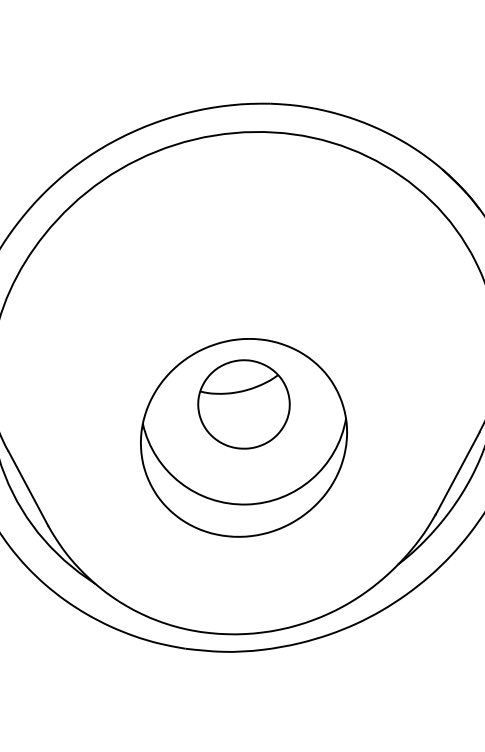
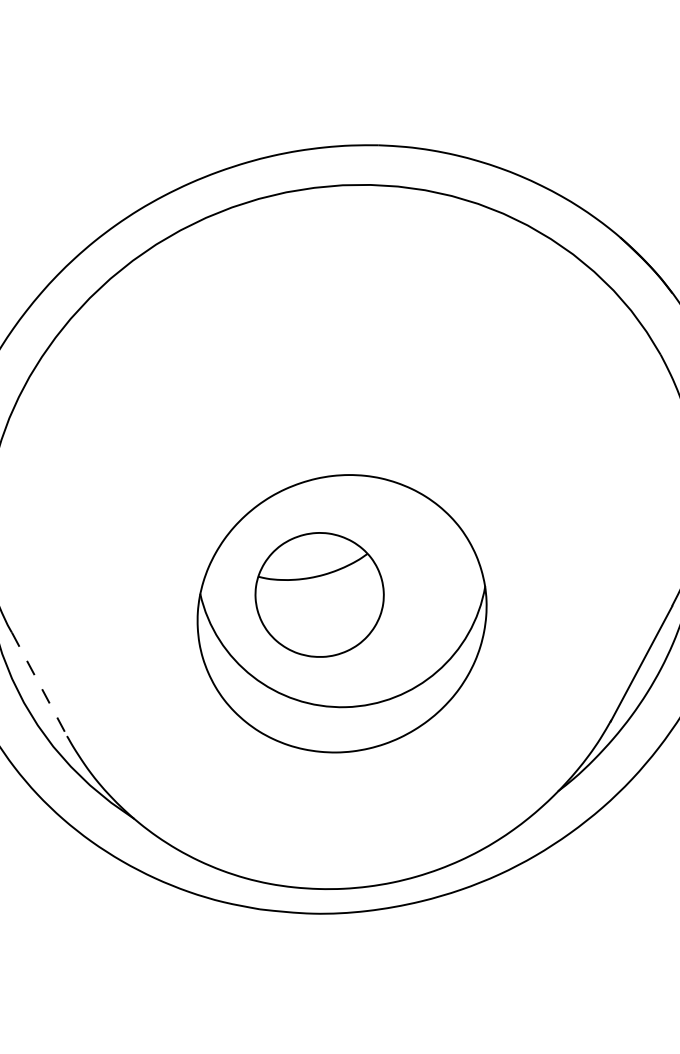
part: (243, 404) -> (318, 594), moved
line: (28, 489) -> (39, 686), solid -> dashed

